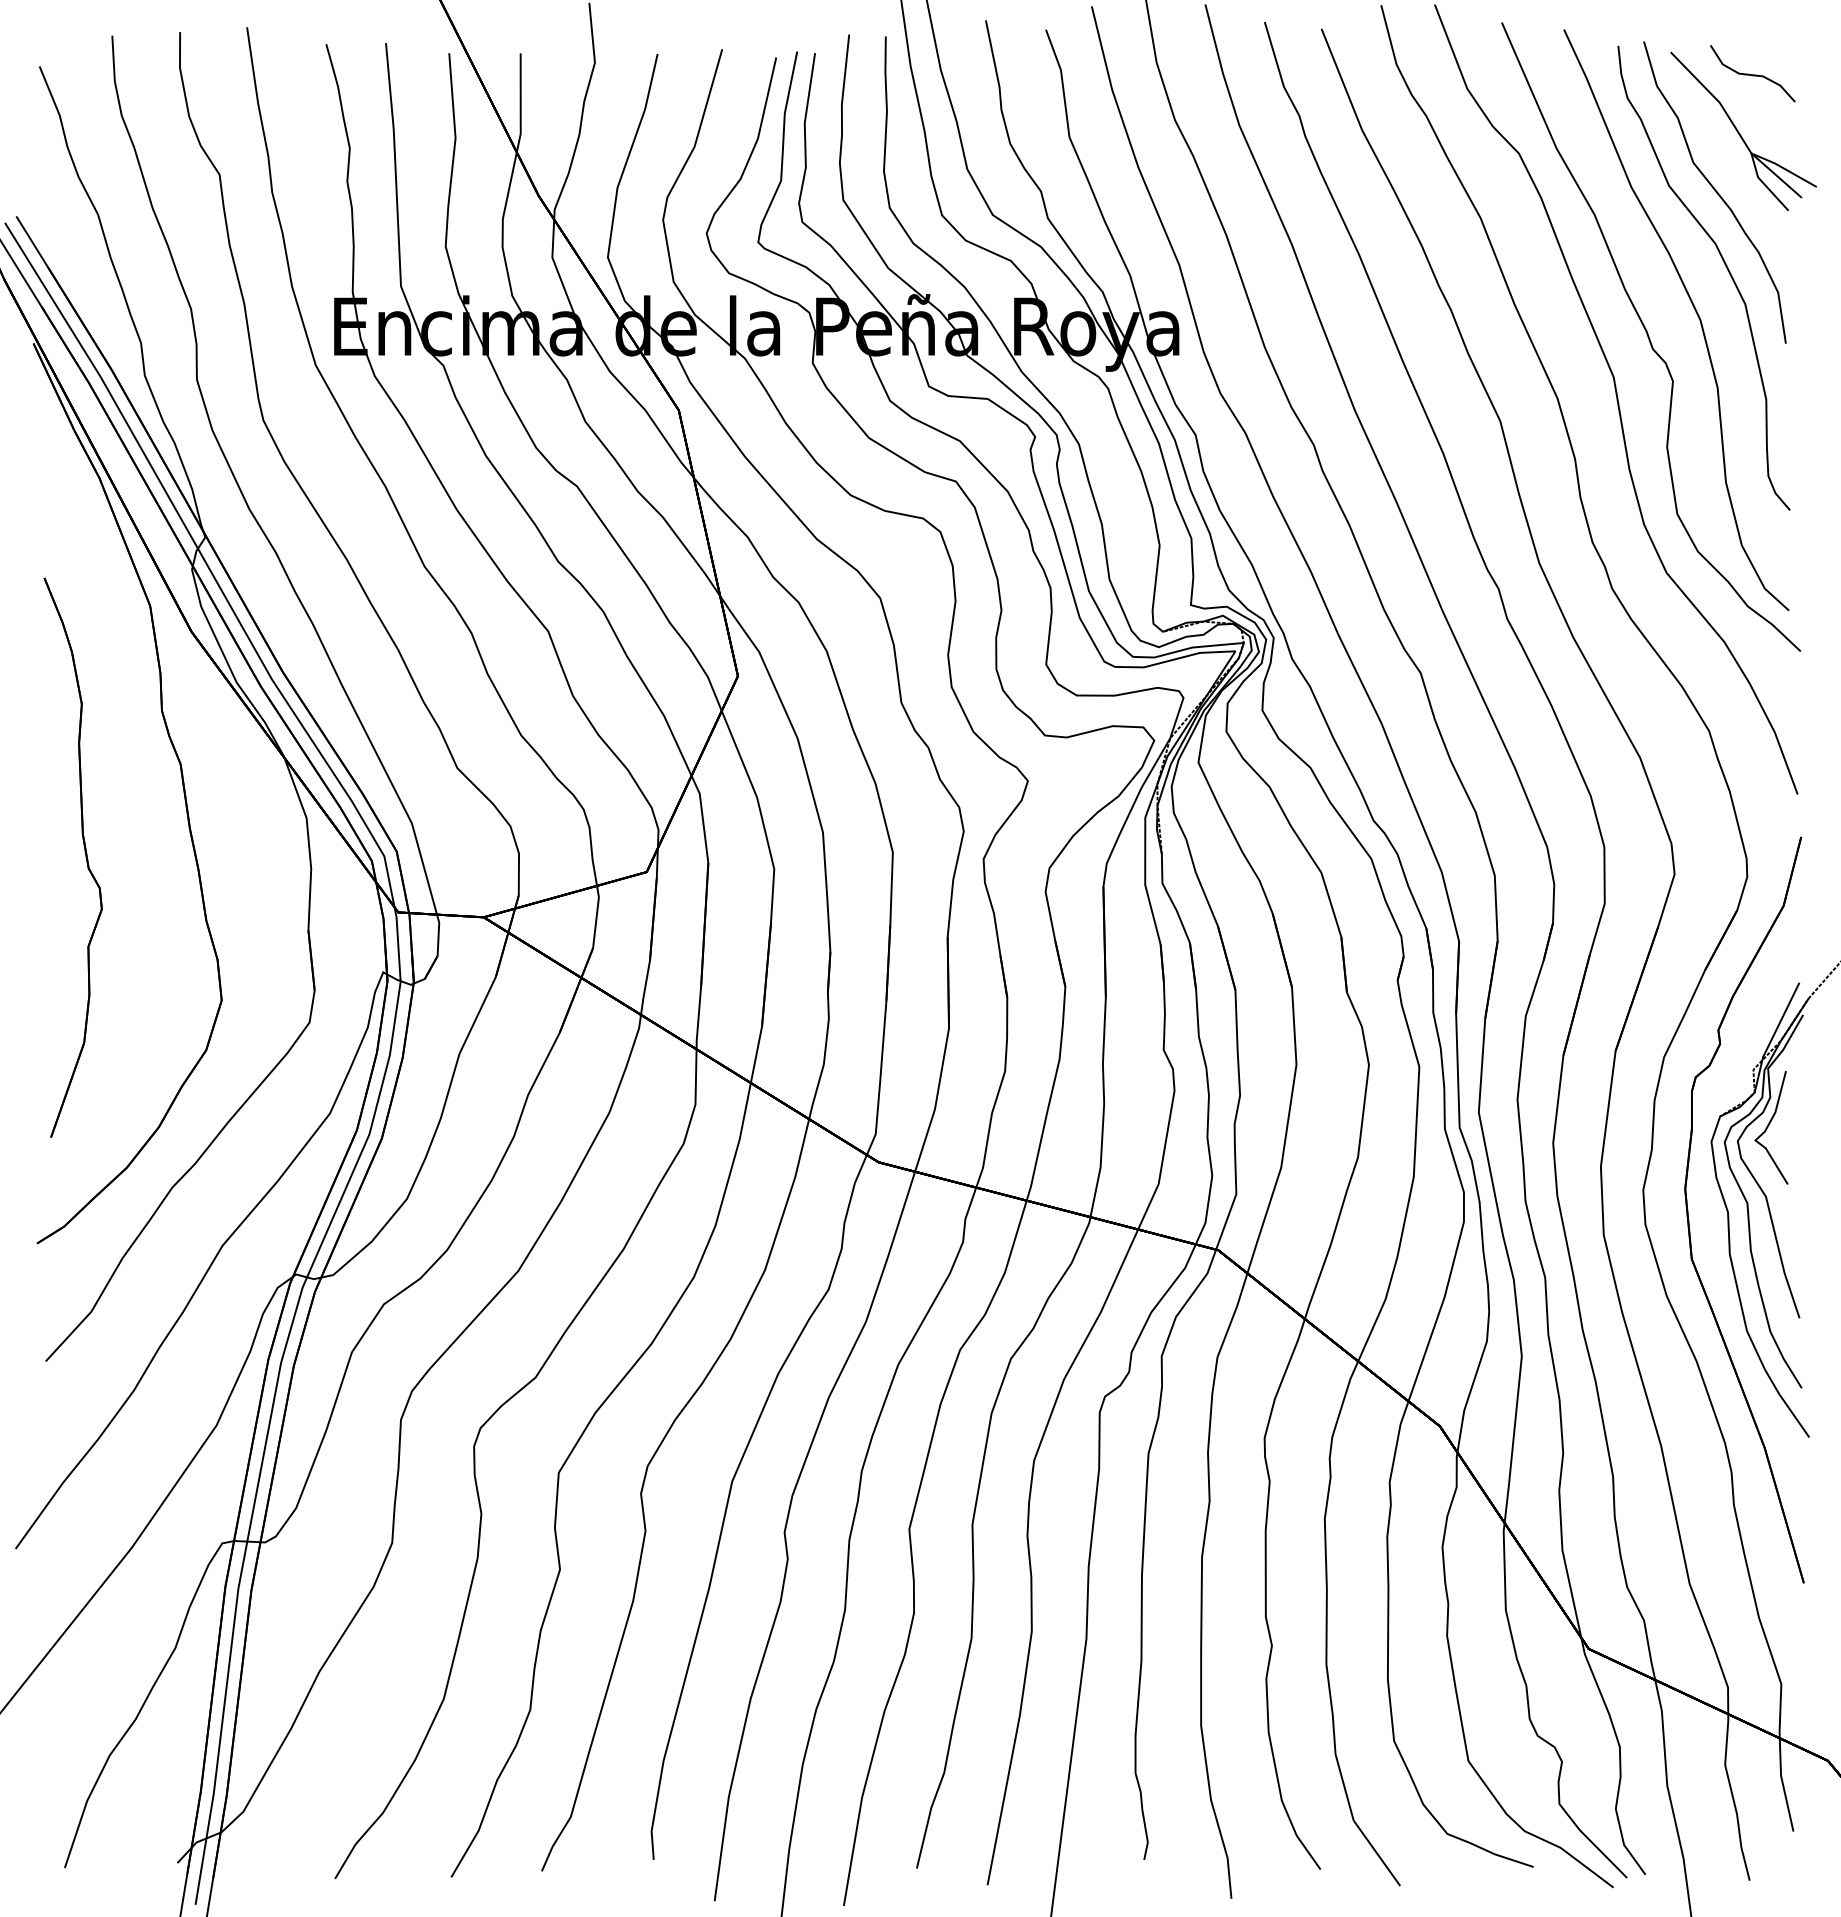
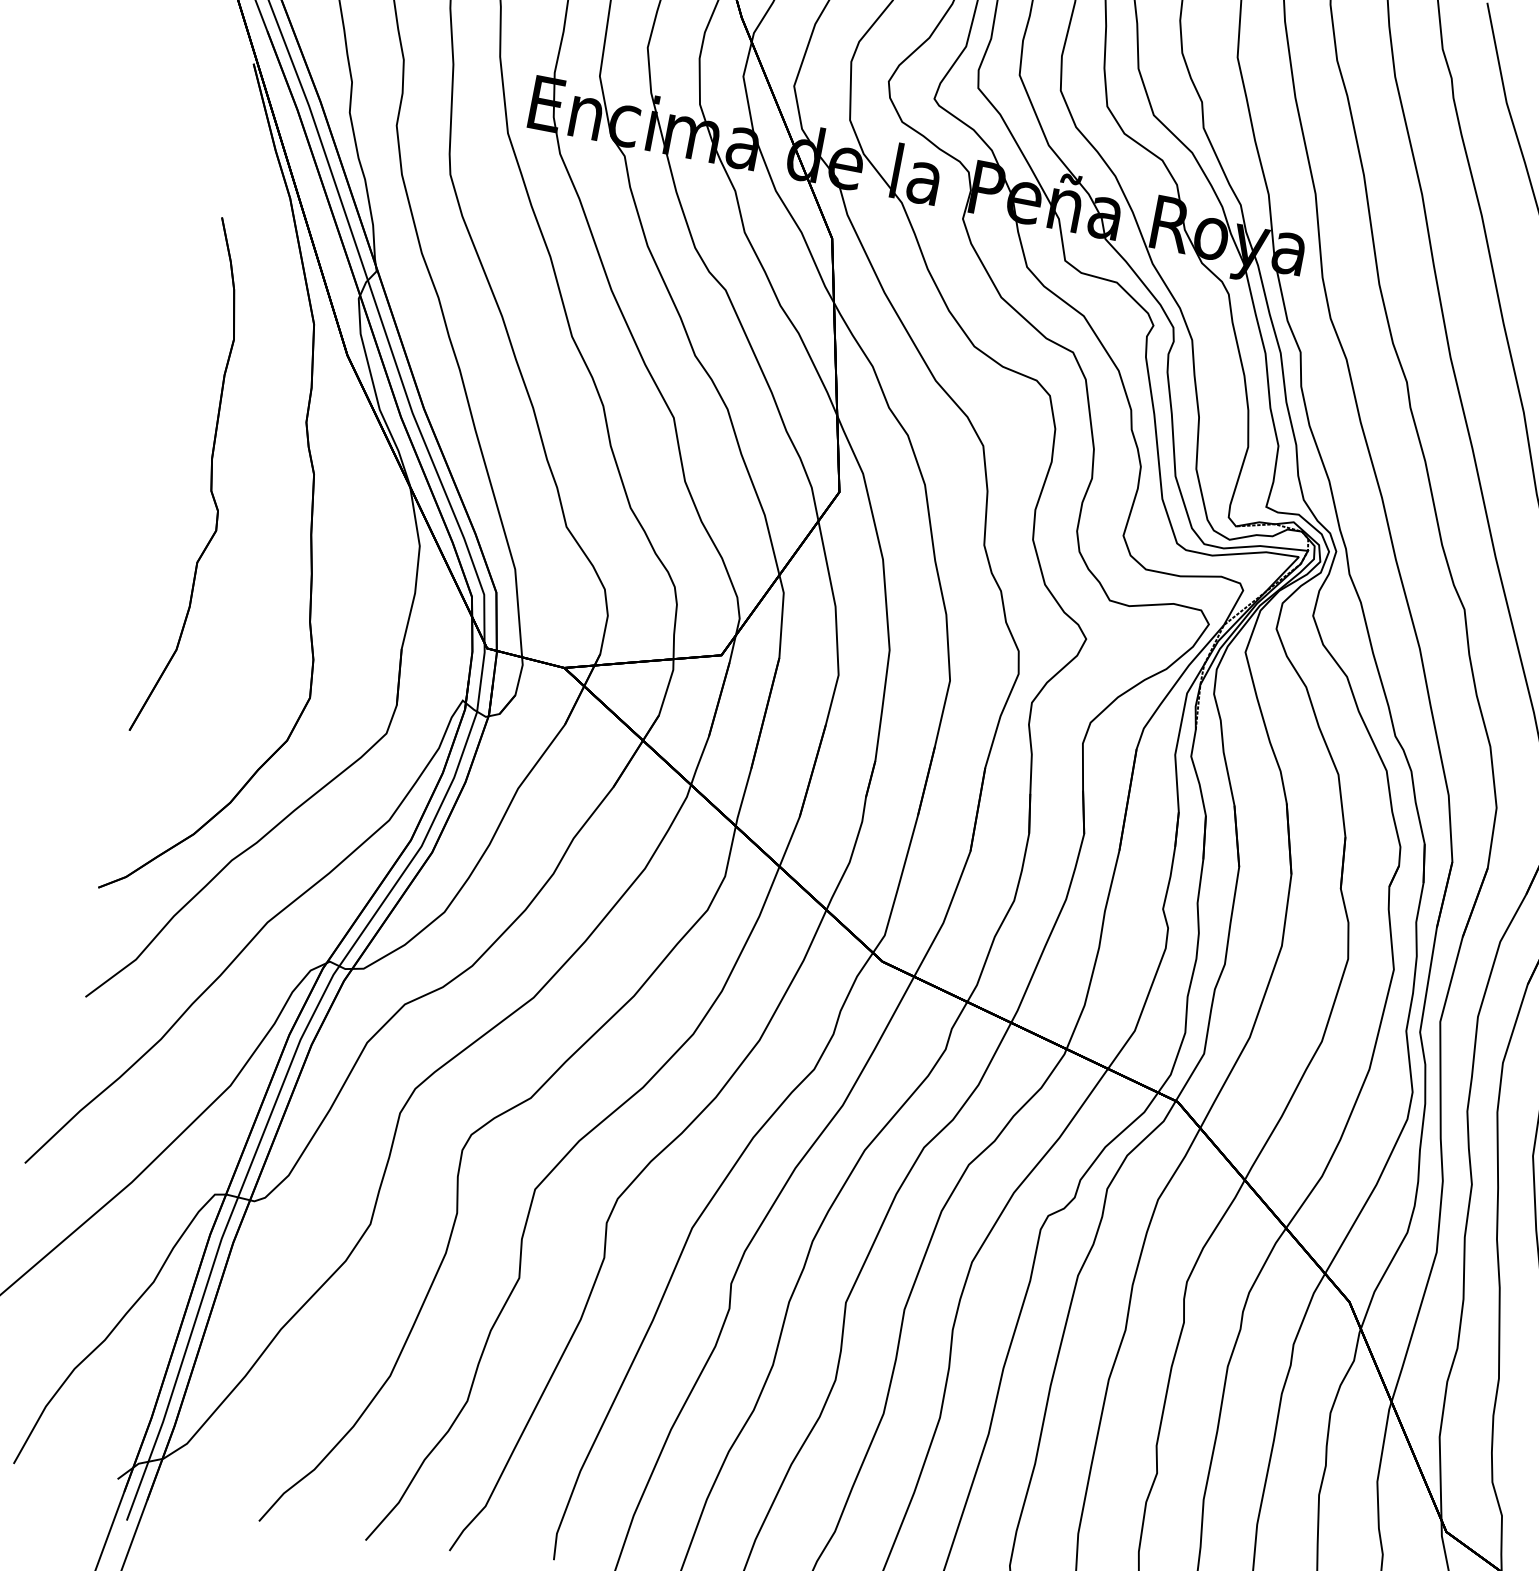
part: (85, 857) -> (210, 480), moved

